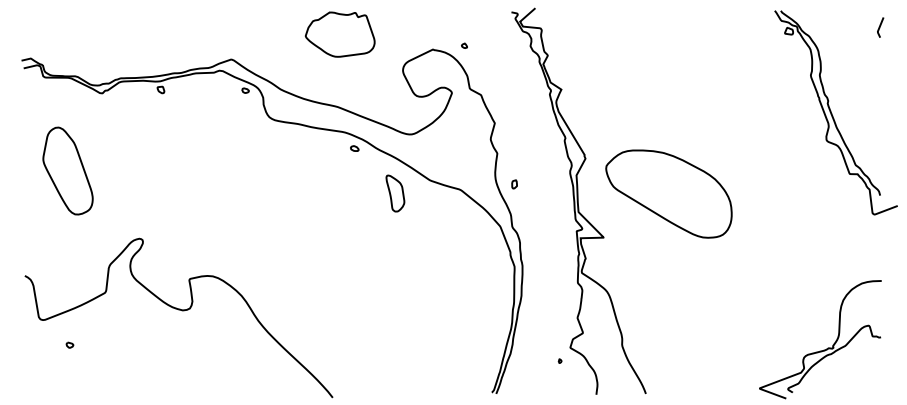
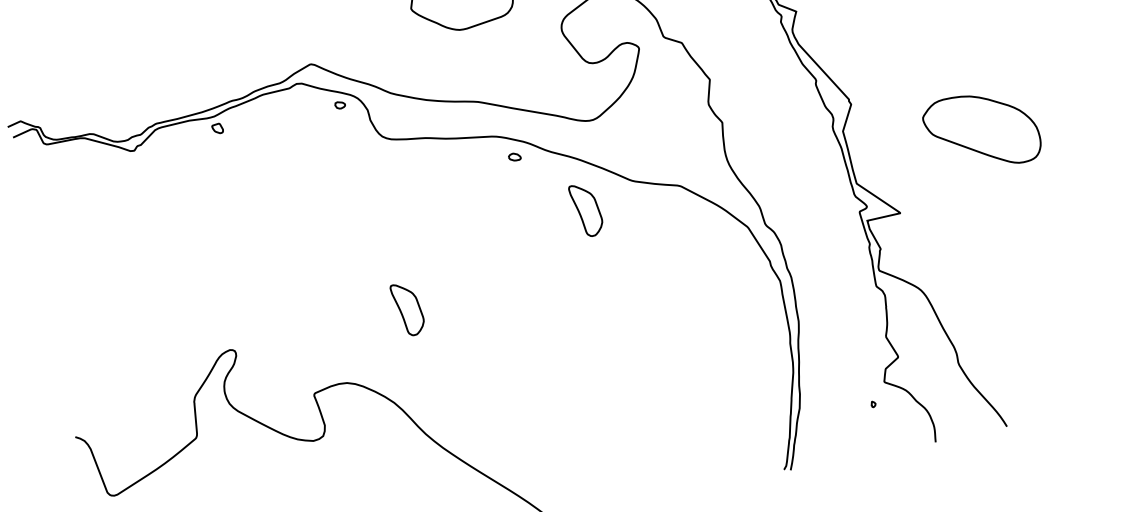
part: (67, 170) -> (106, 272), removed
part: (514, 184) -> (756, 162), removed
part: (668, 193) -> (981, 130), size x0.6
part: (263, 235) -> (408, 309), added

